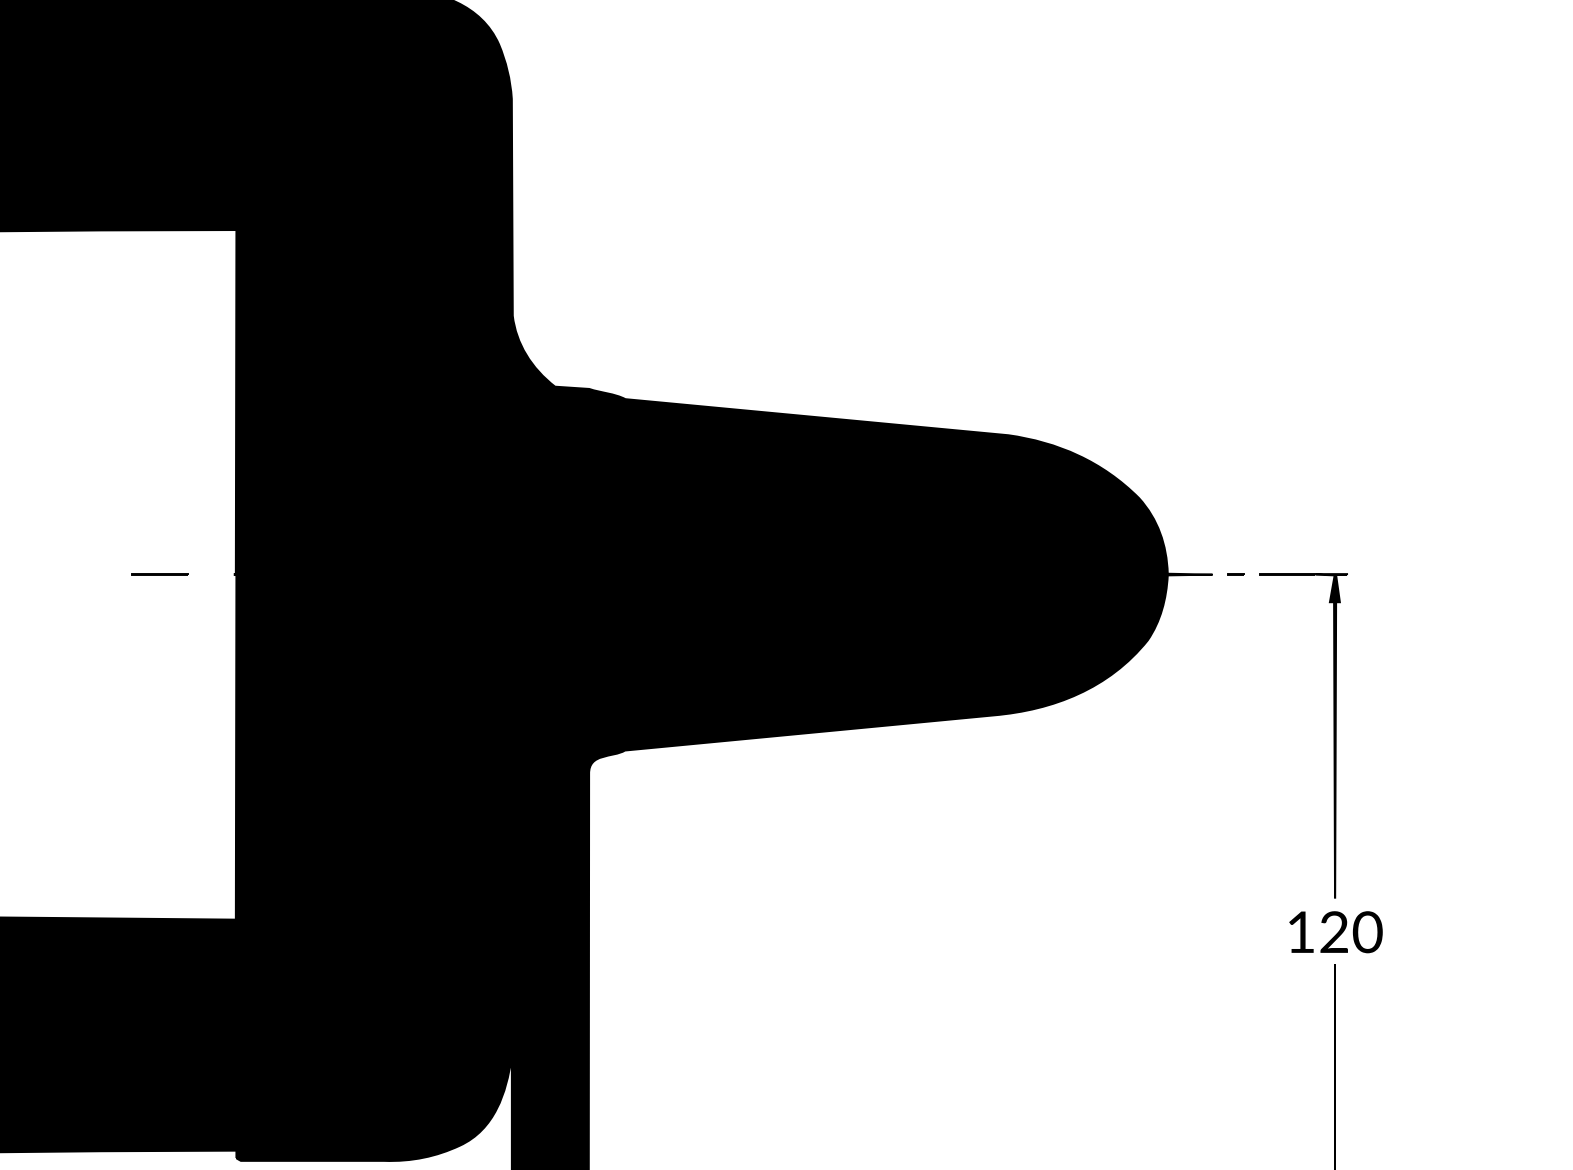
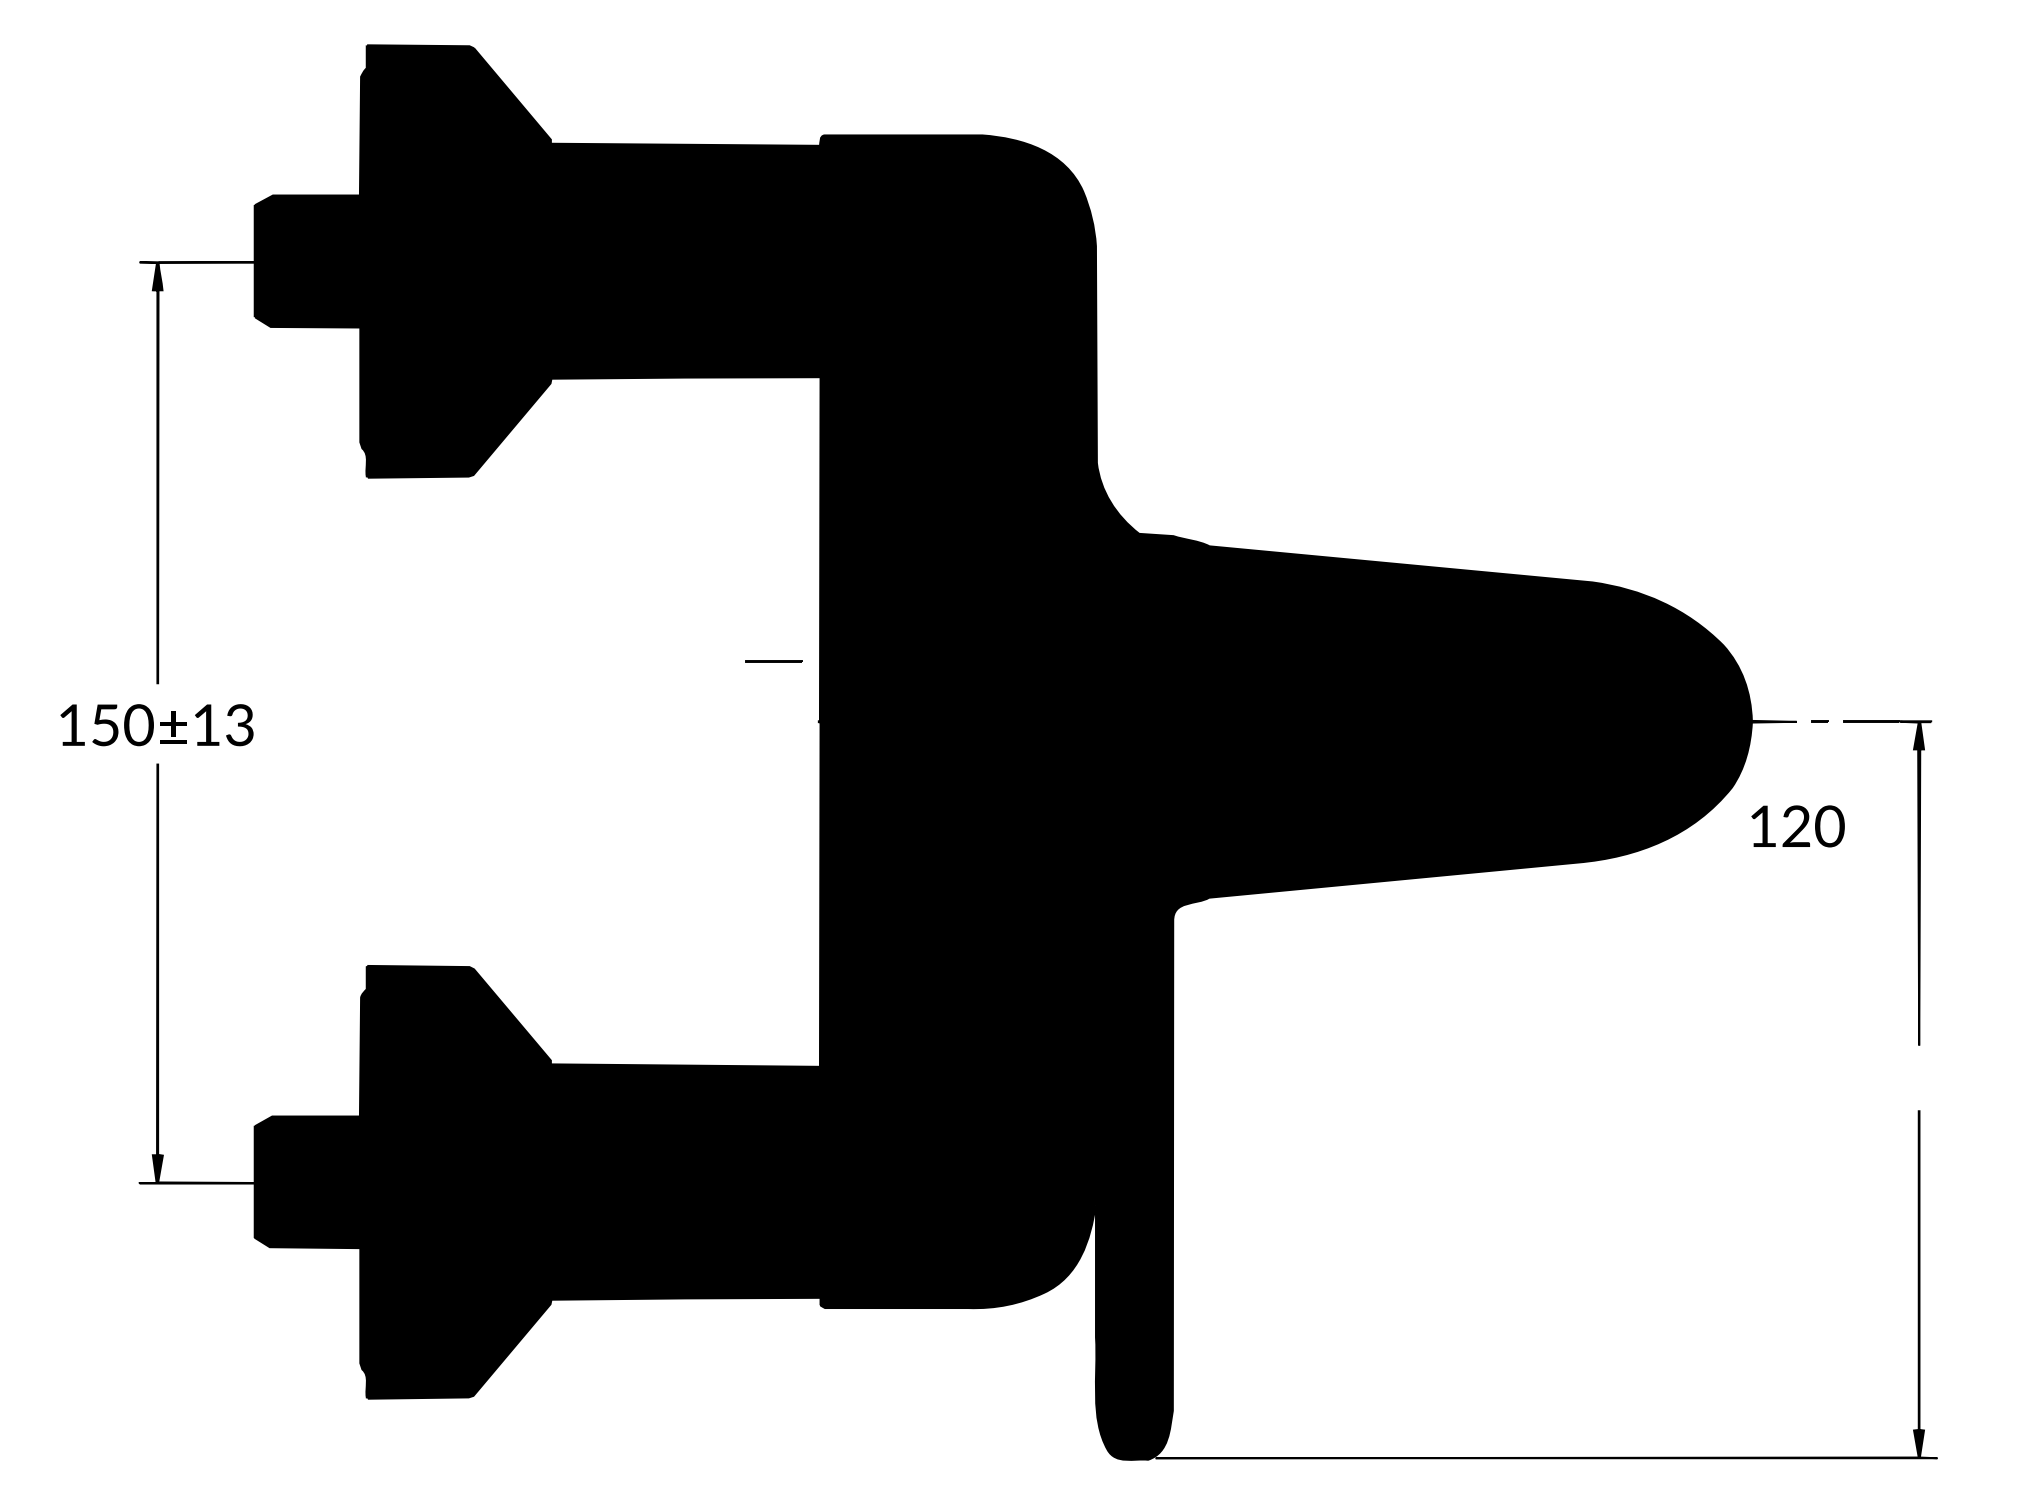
line: (159, 574) -> (773, 661), moved
text: (1335, 932) -> (1797, 826), moved

